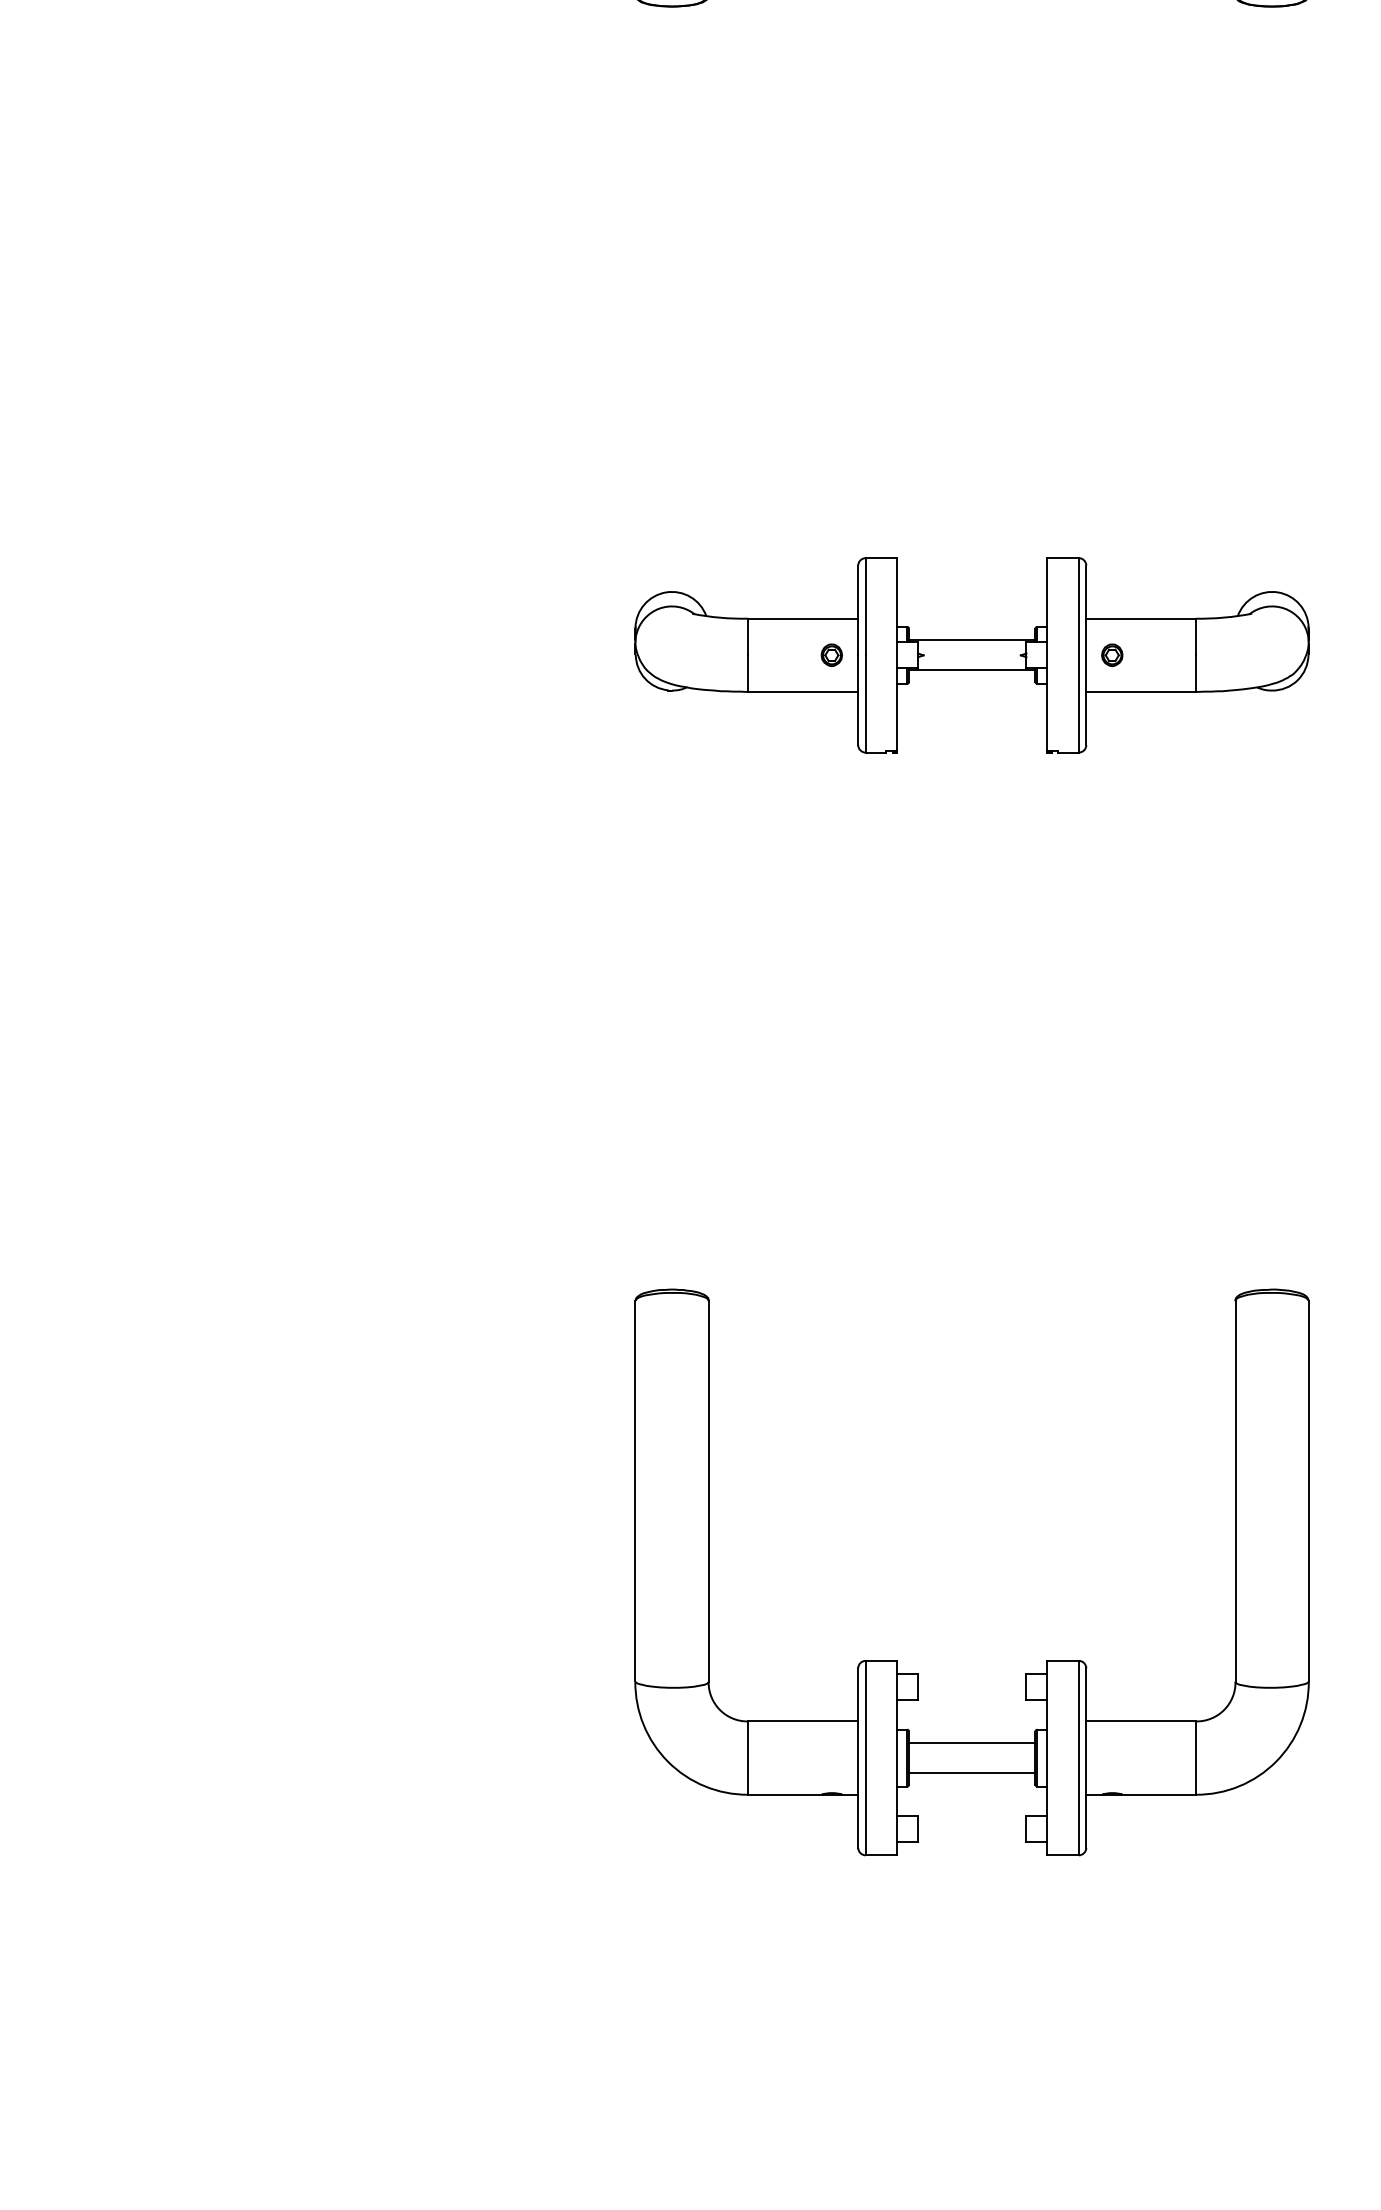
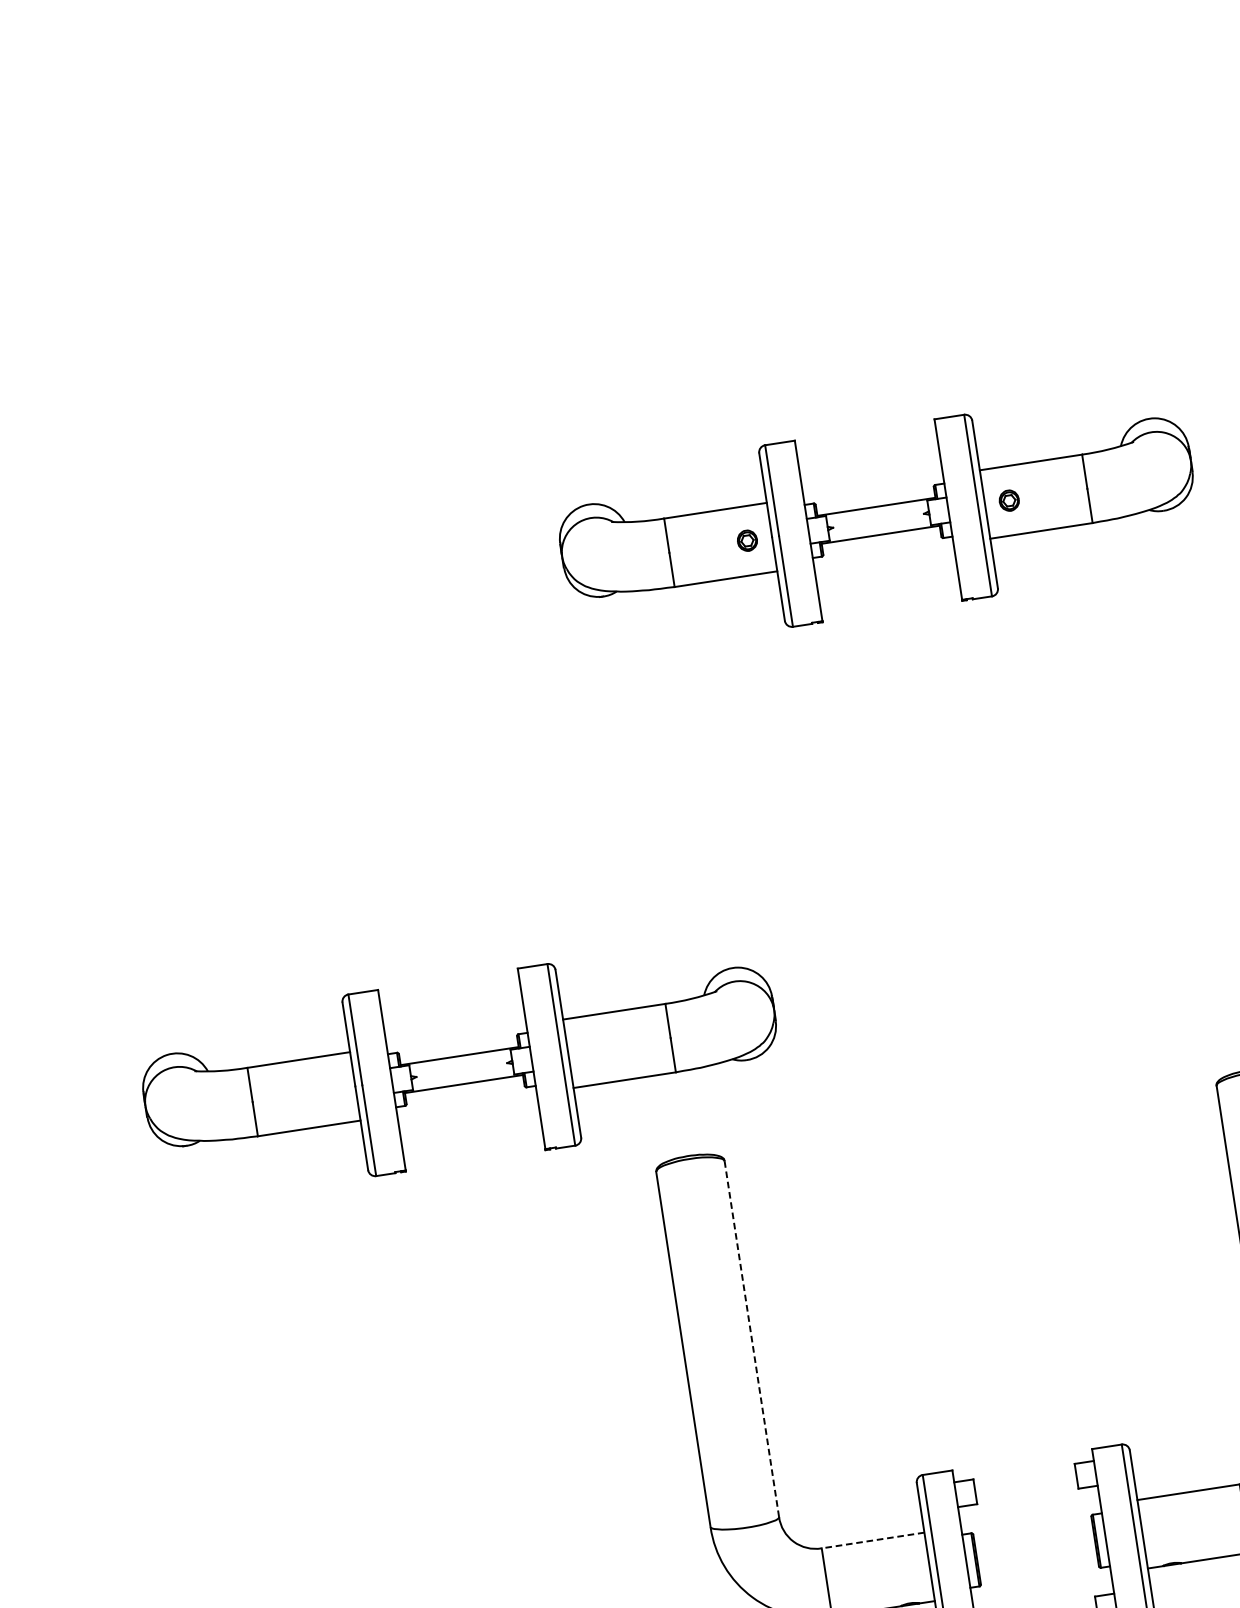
part: (447, 1163) -> (461, 1070), added
line: (708, 1490) -> (751, 1338), solid -> dashed
line: (803, 1721) -> (873, 1540), solid -> dashed
line: (972, 1743) -> (1034, 1536), removed
line: (972, 1773) -> (1038, 1564), removed

